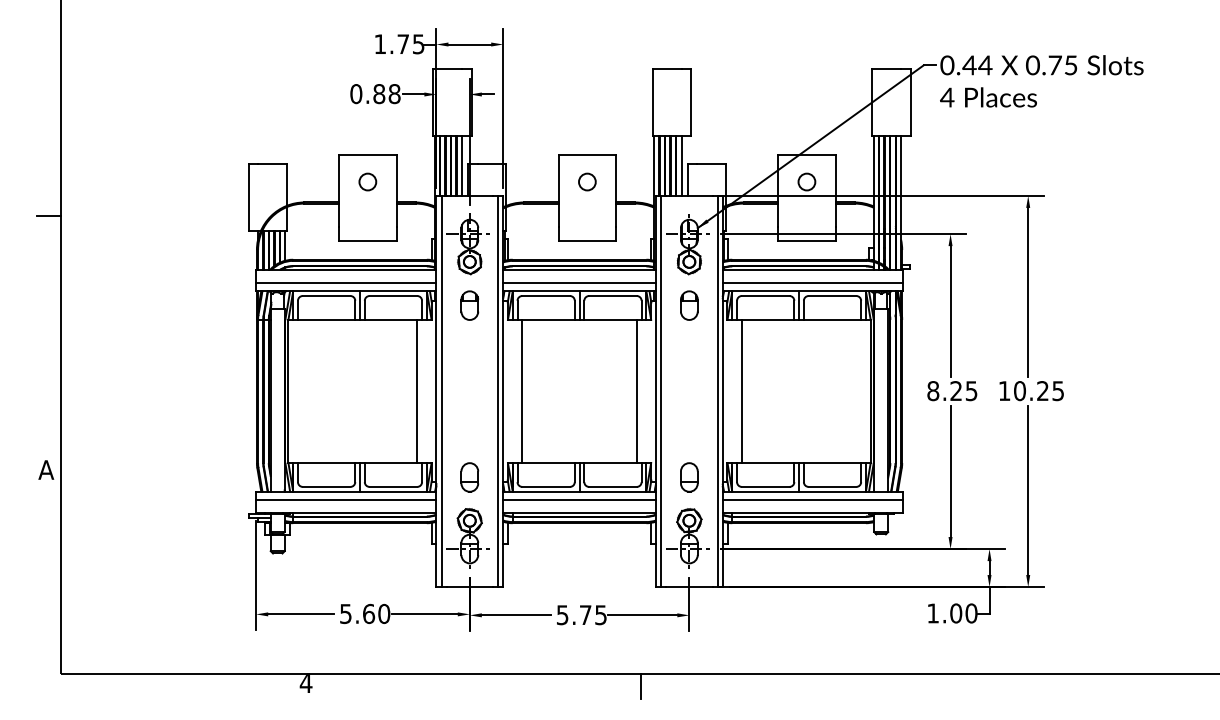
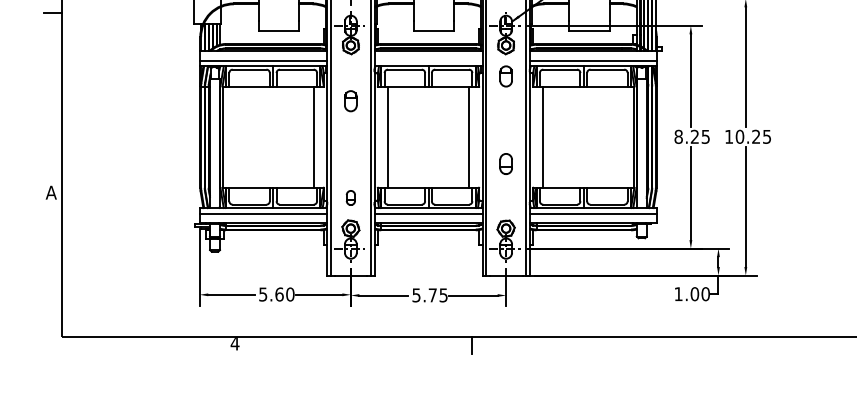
line: (579, 283) -> (428, 60), removed
part: (469, 305) -> (350, 101), moved
part: (469, 477) -> (350, 198), size x0.7
part: (689, 477) -> (506, 164), moved

